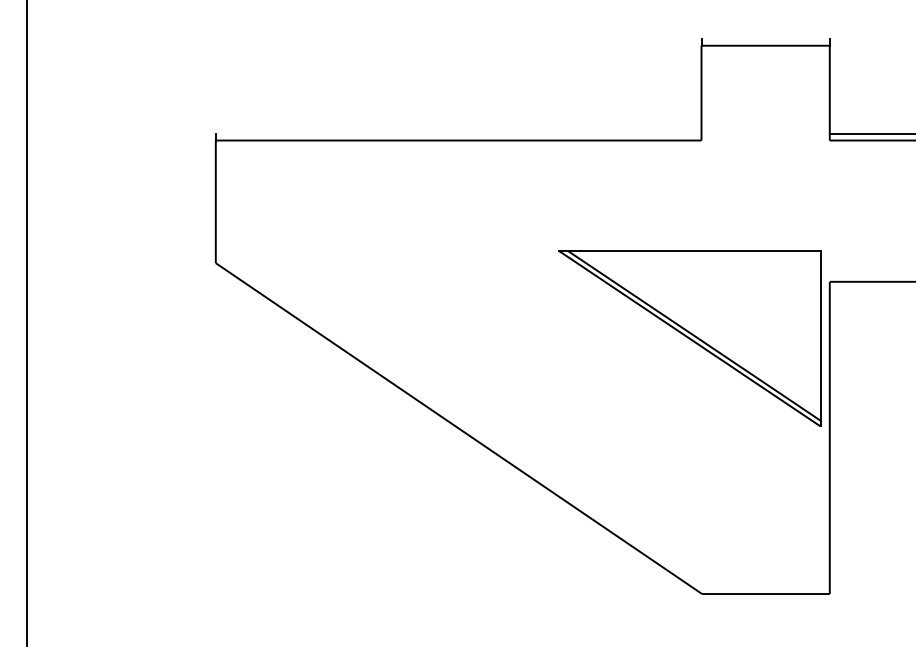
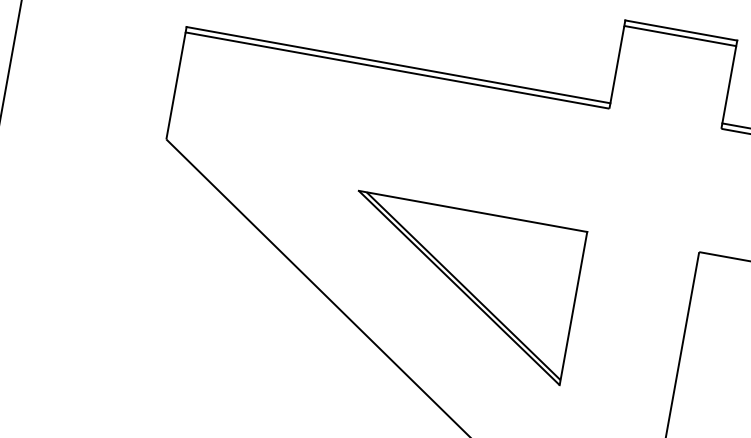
line: (765, 39) -> (681, 30), added
line: (458, 134) -> (398, 65), added
part: (689, 338) -> (459, 287), moved

